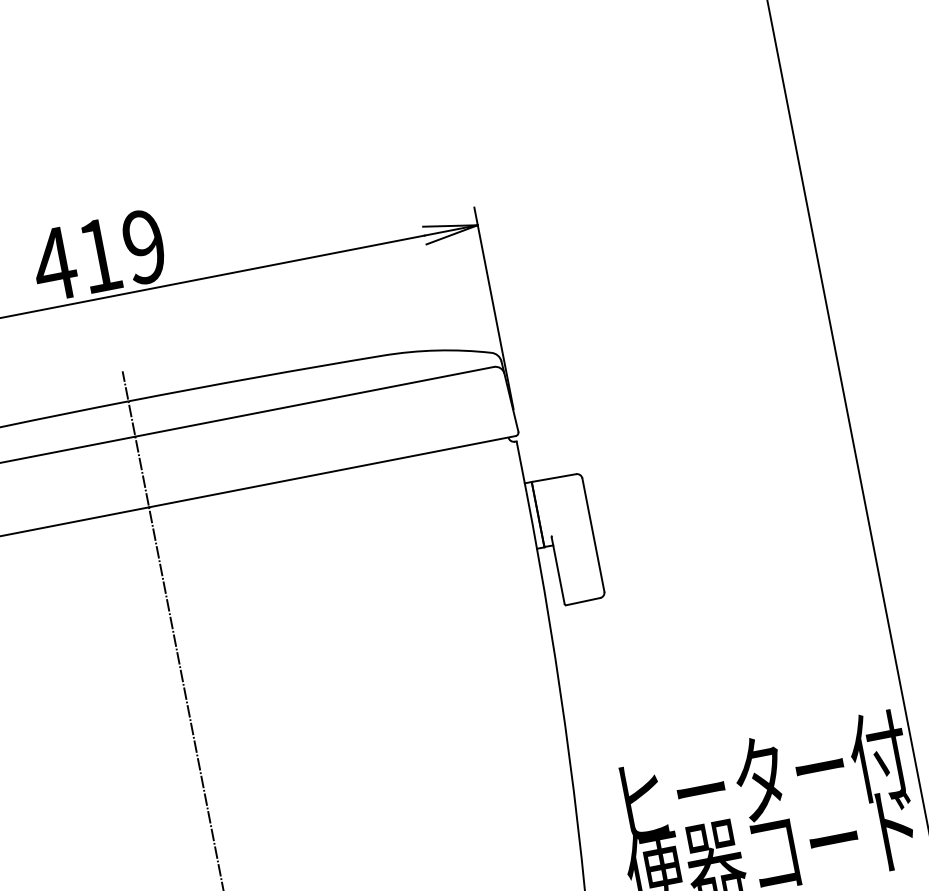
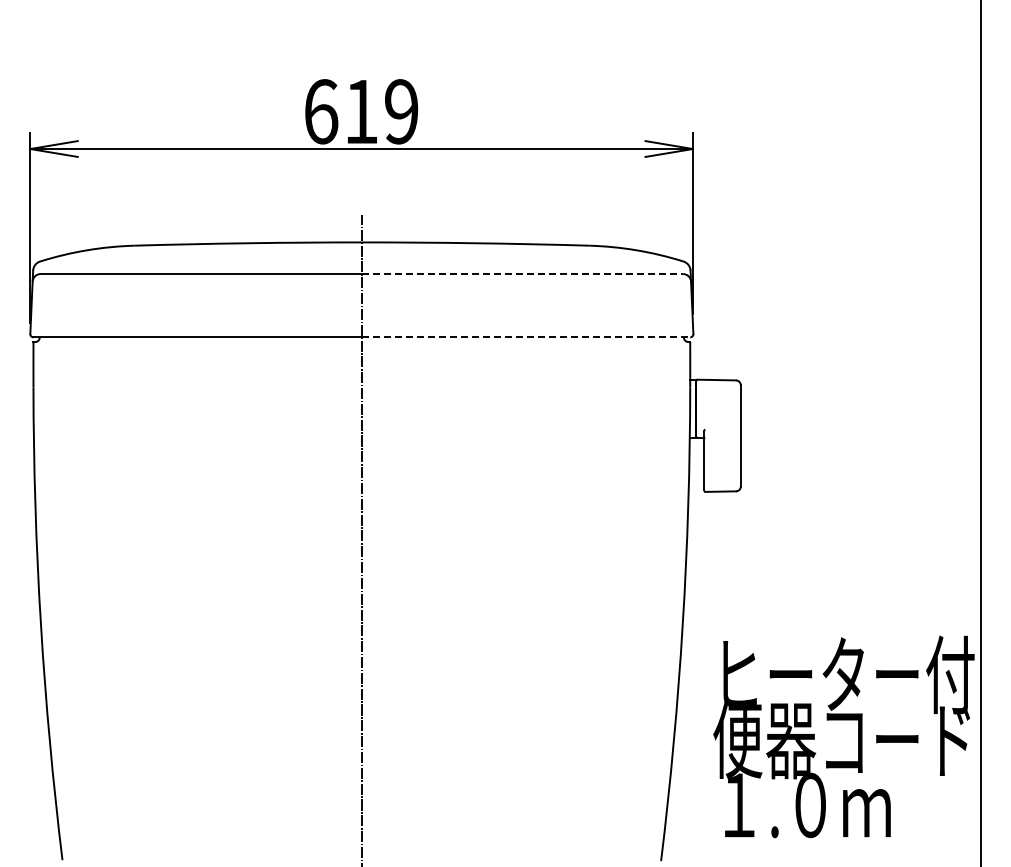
text: (53, 264) -> (320, 111), 419 -> 619
line: (314, 402) -> (522, 274), solid -> dashed
line: (332, 471) -> (526, 337), solid -> dashed

